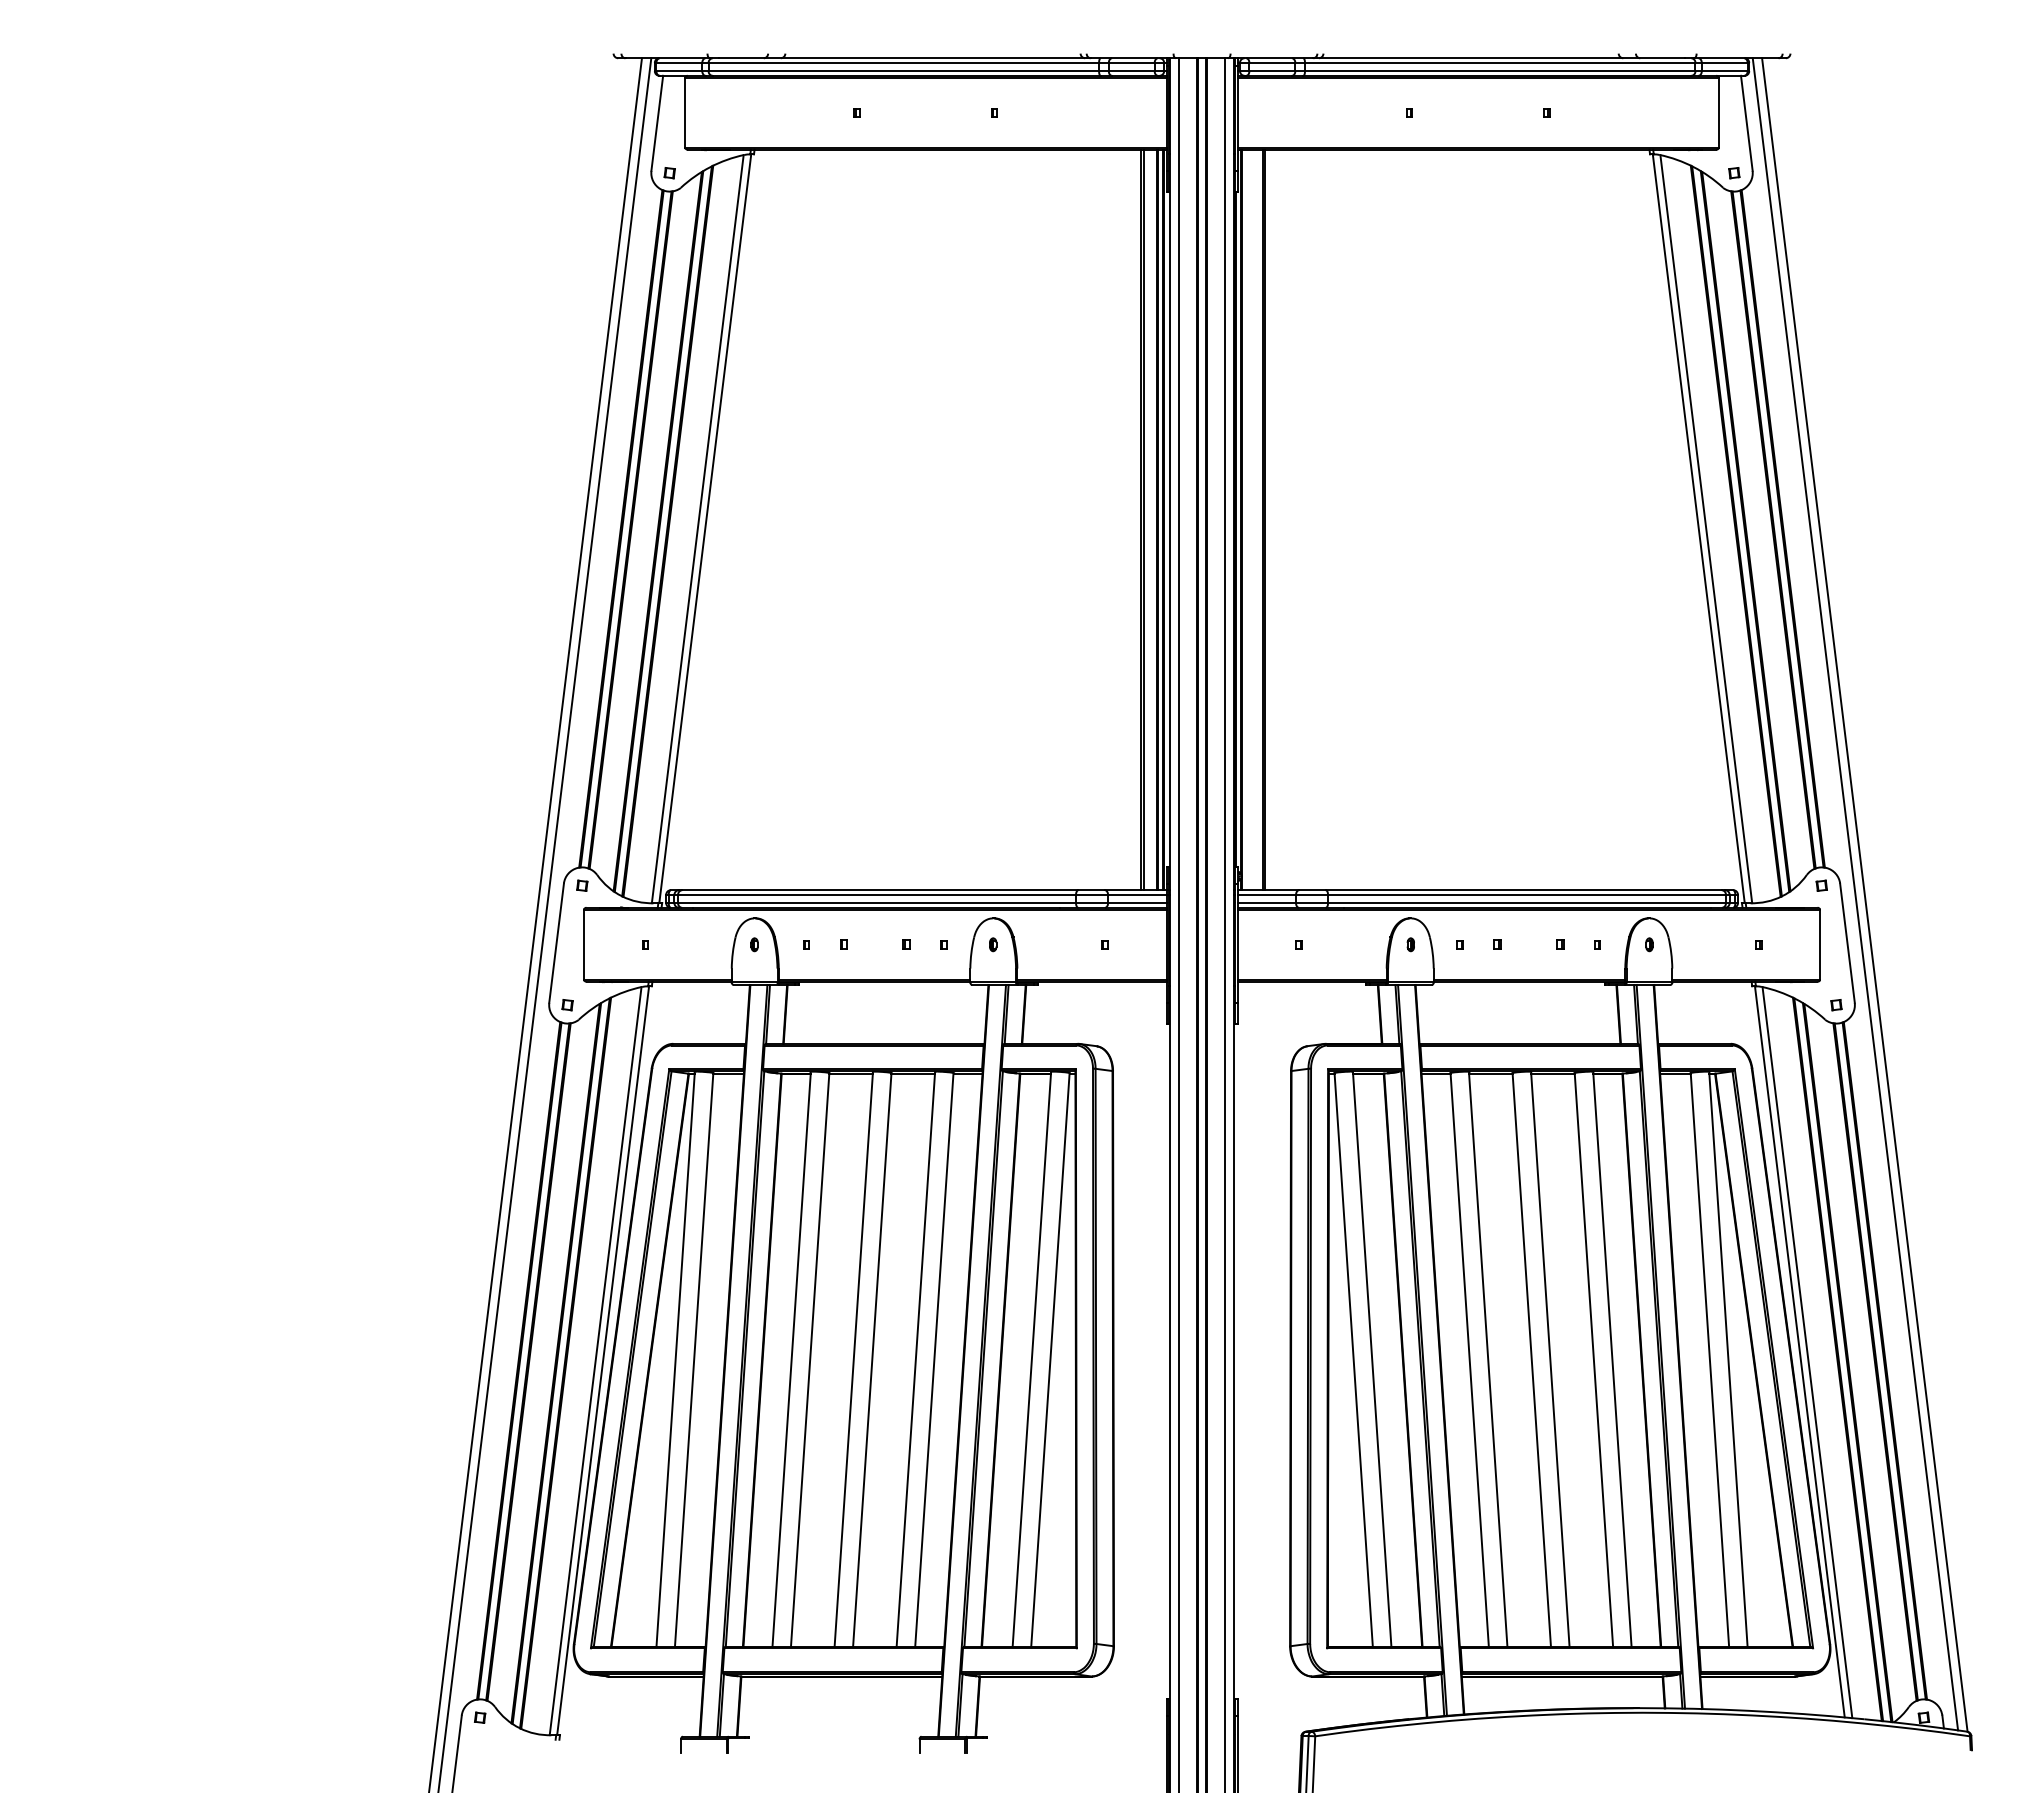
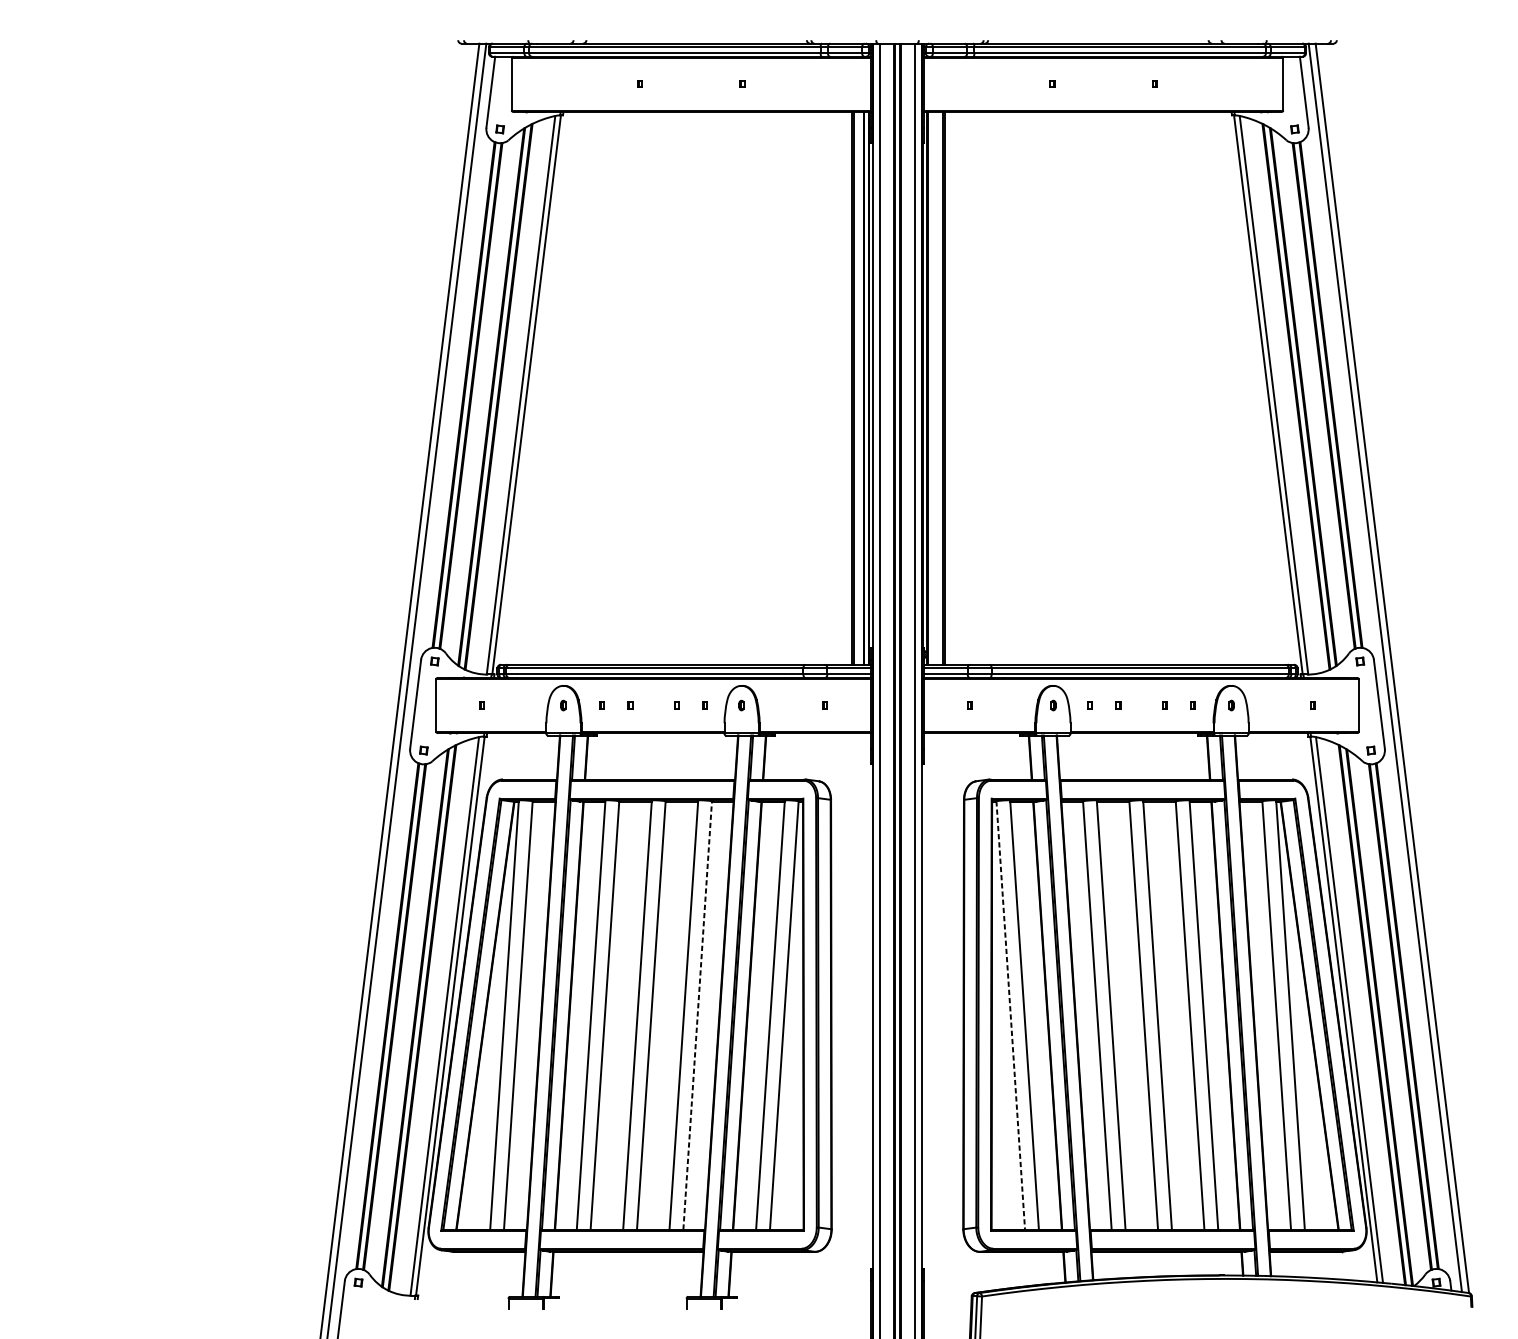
line: (934, 1359) -> (697, 1015), solid -> dashed
line: (1353, 1360) -> (1010, 1015), solid -> dashed

